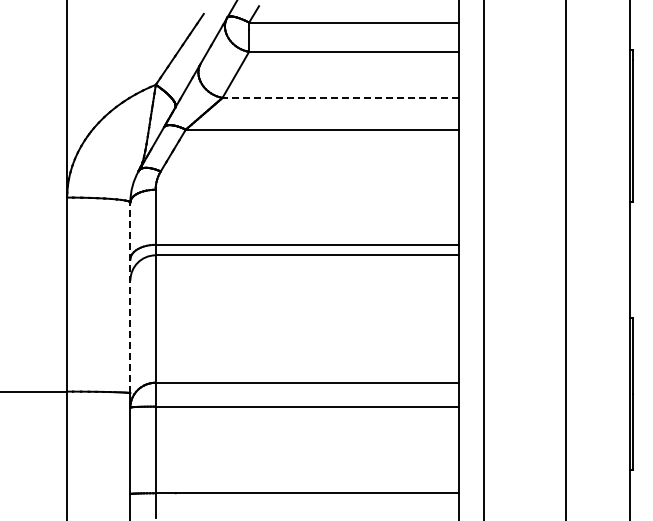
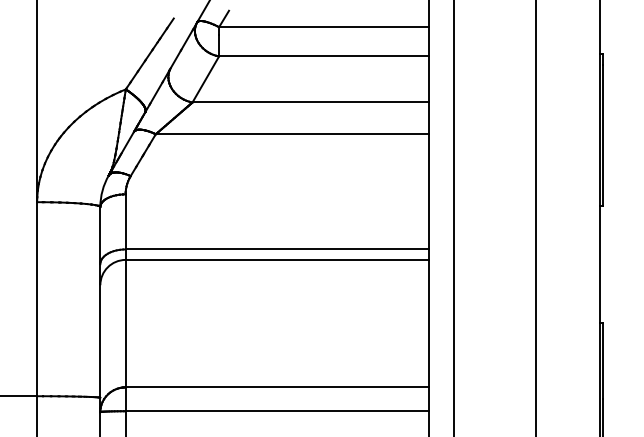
line: (340, 97) -> (310, 102), dashed -> solid
line: (130, 297) -> (100, 302), dashed -> solid

